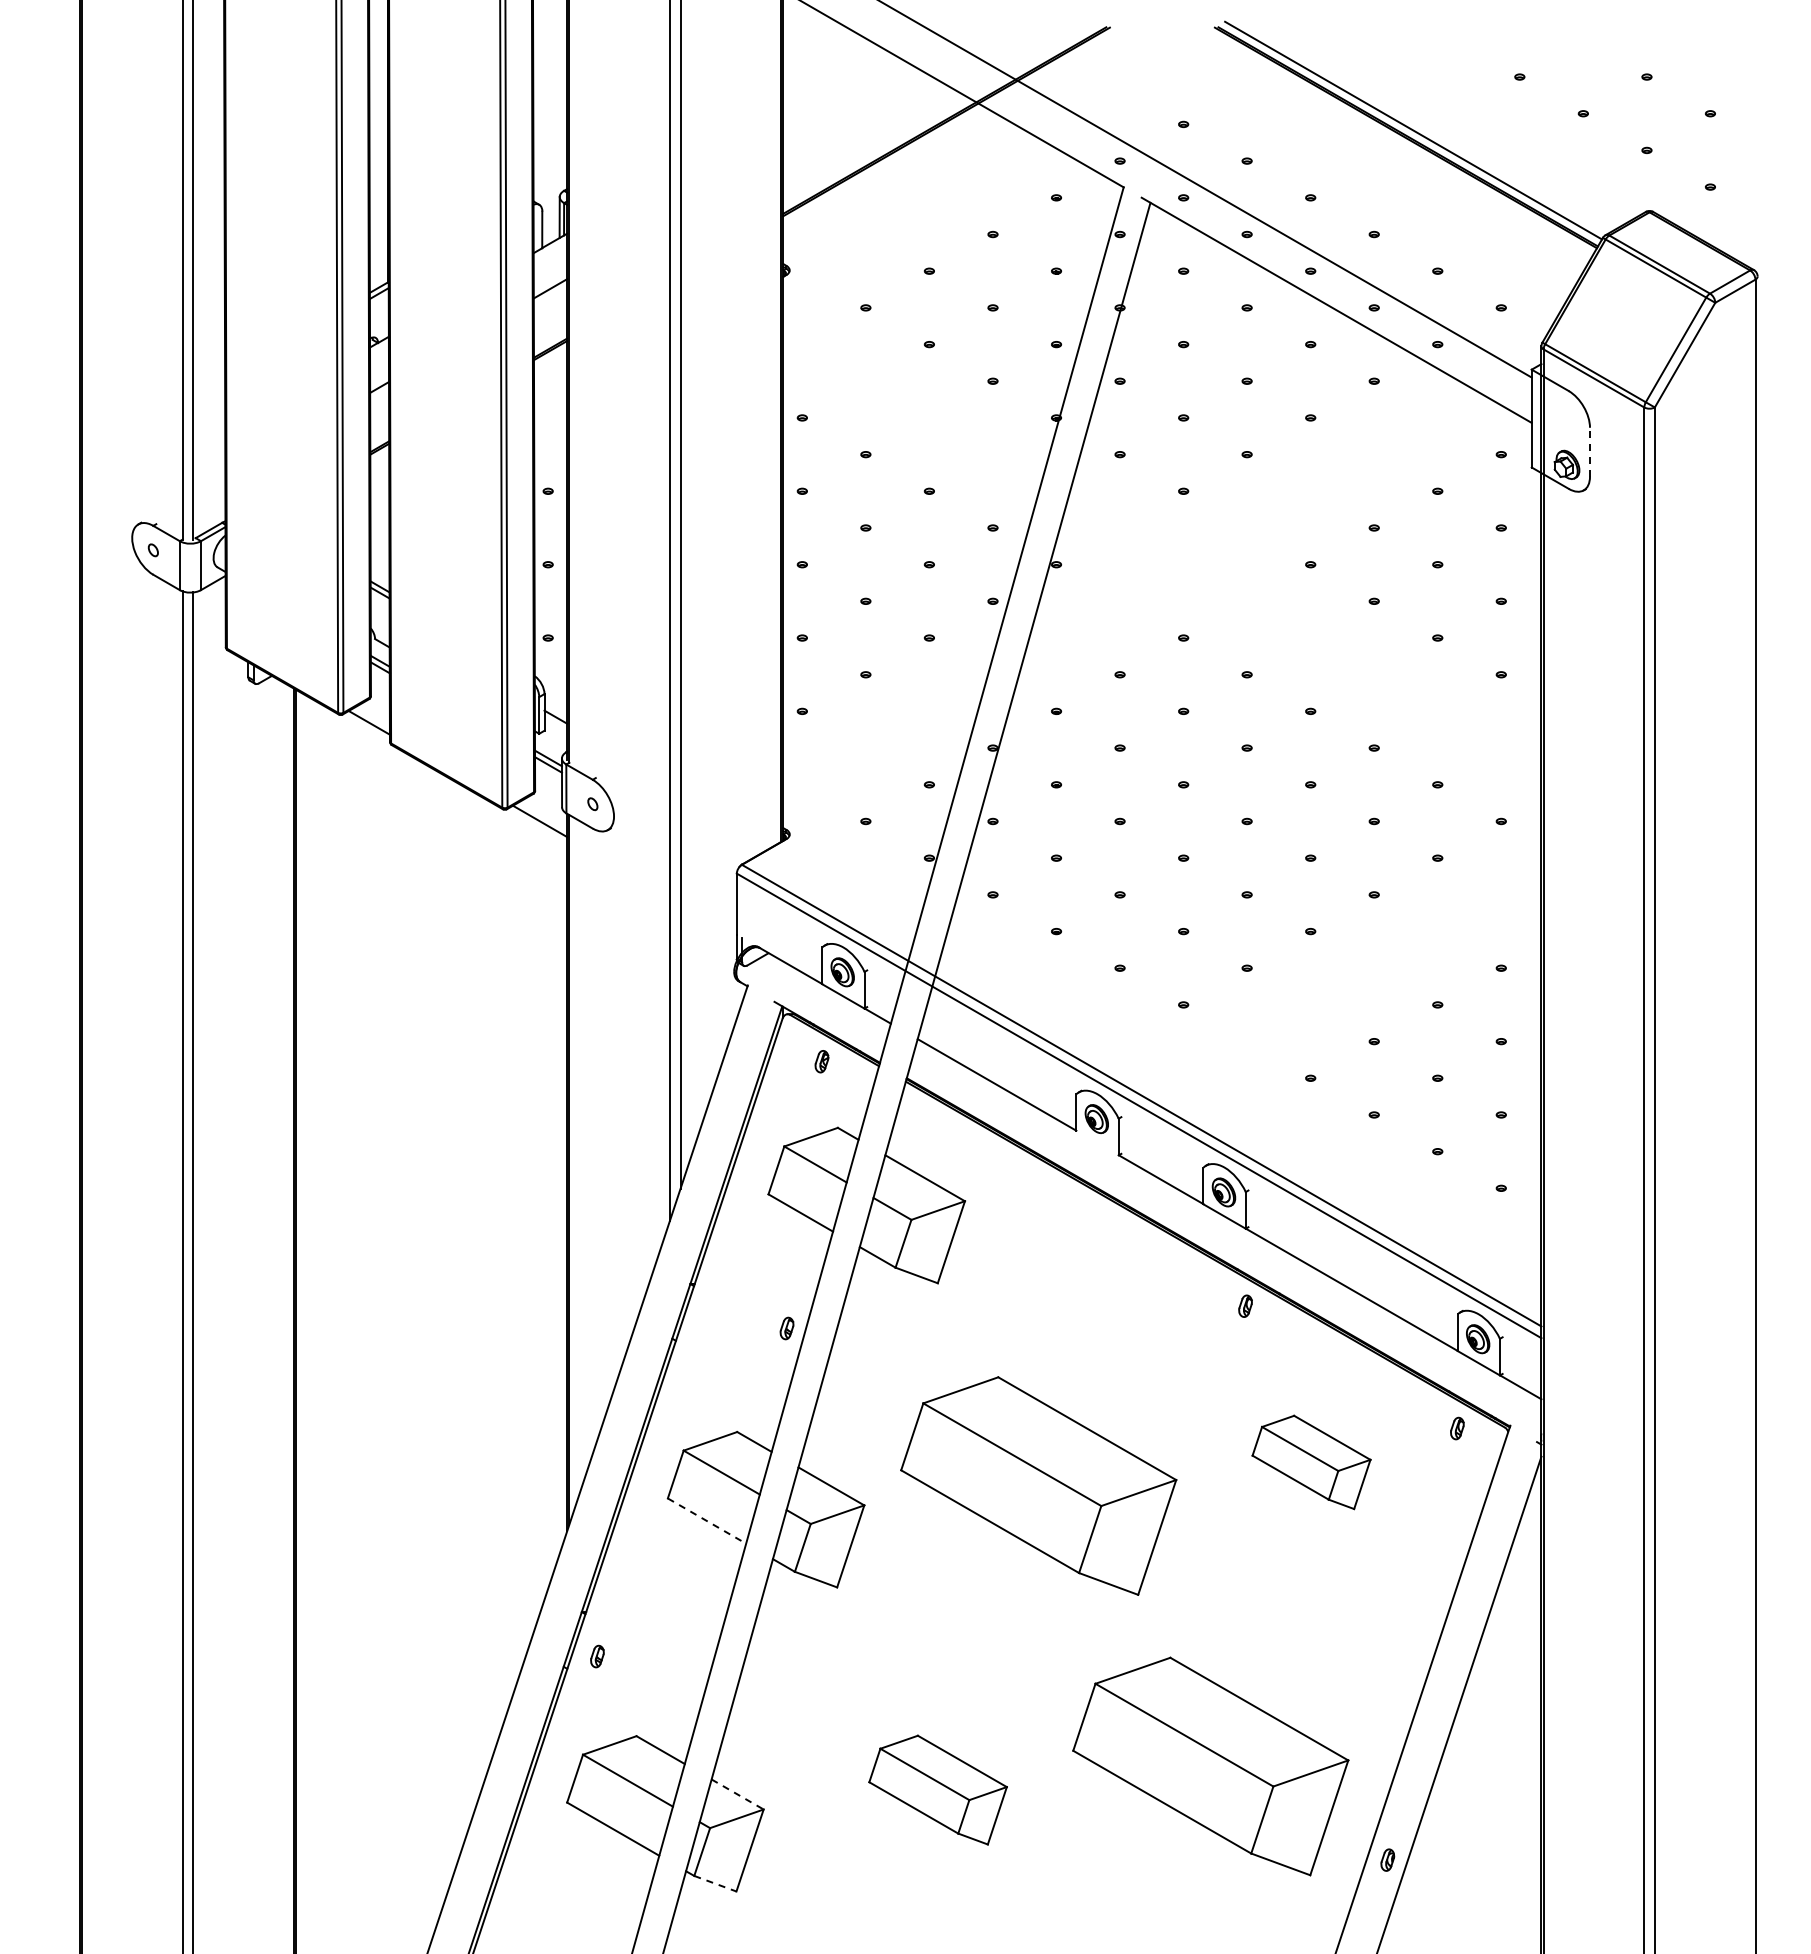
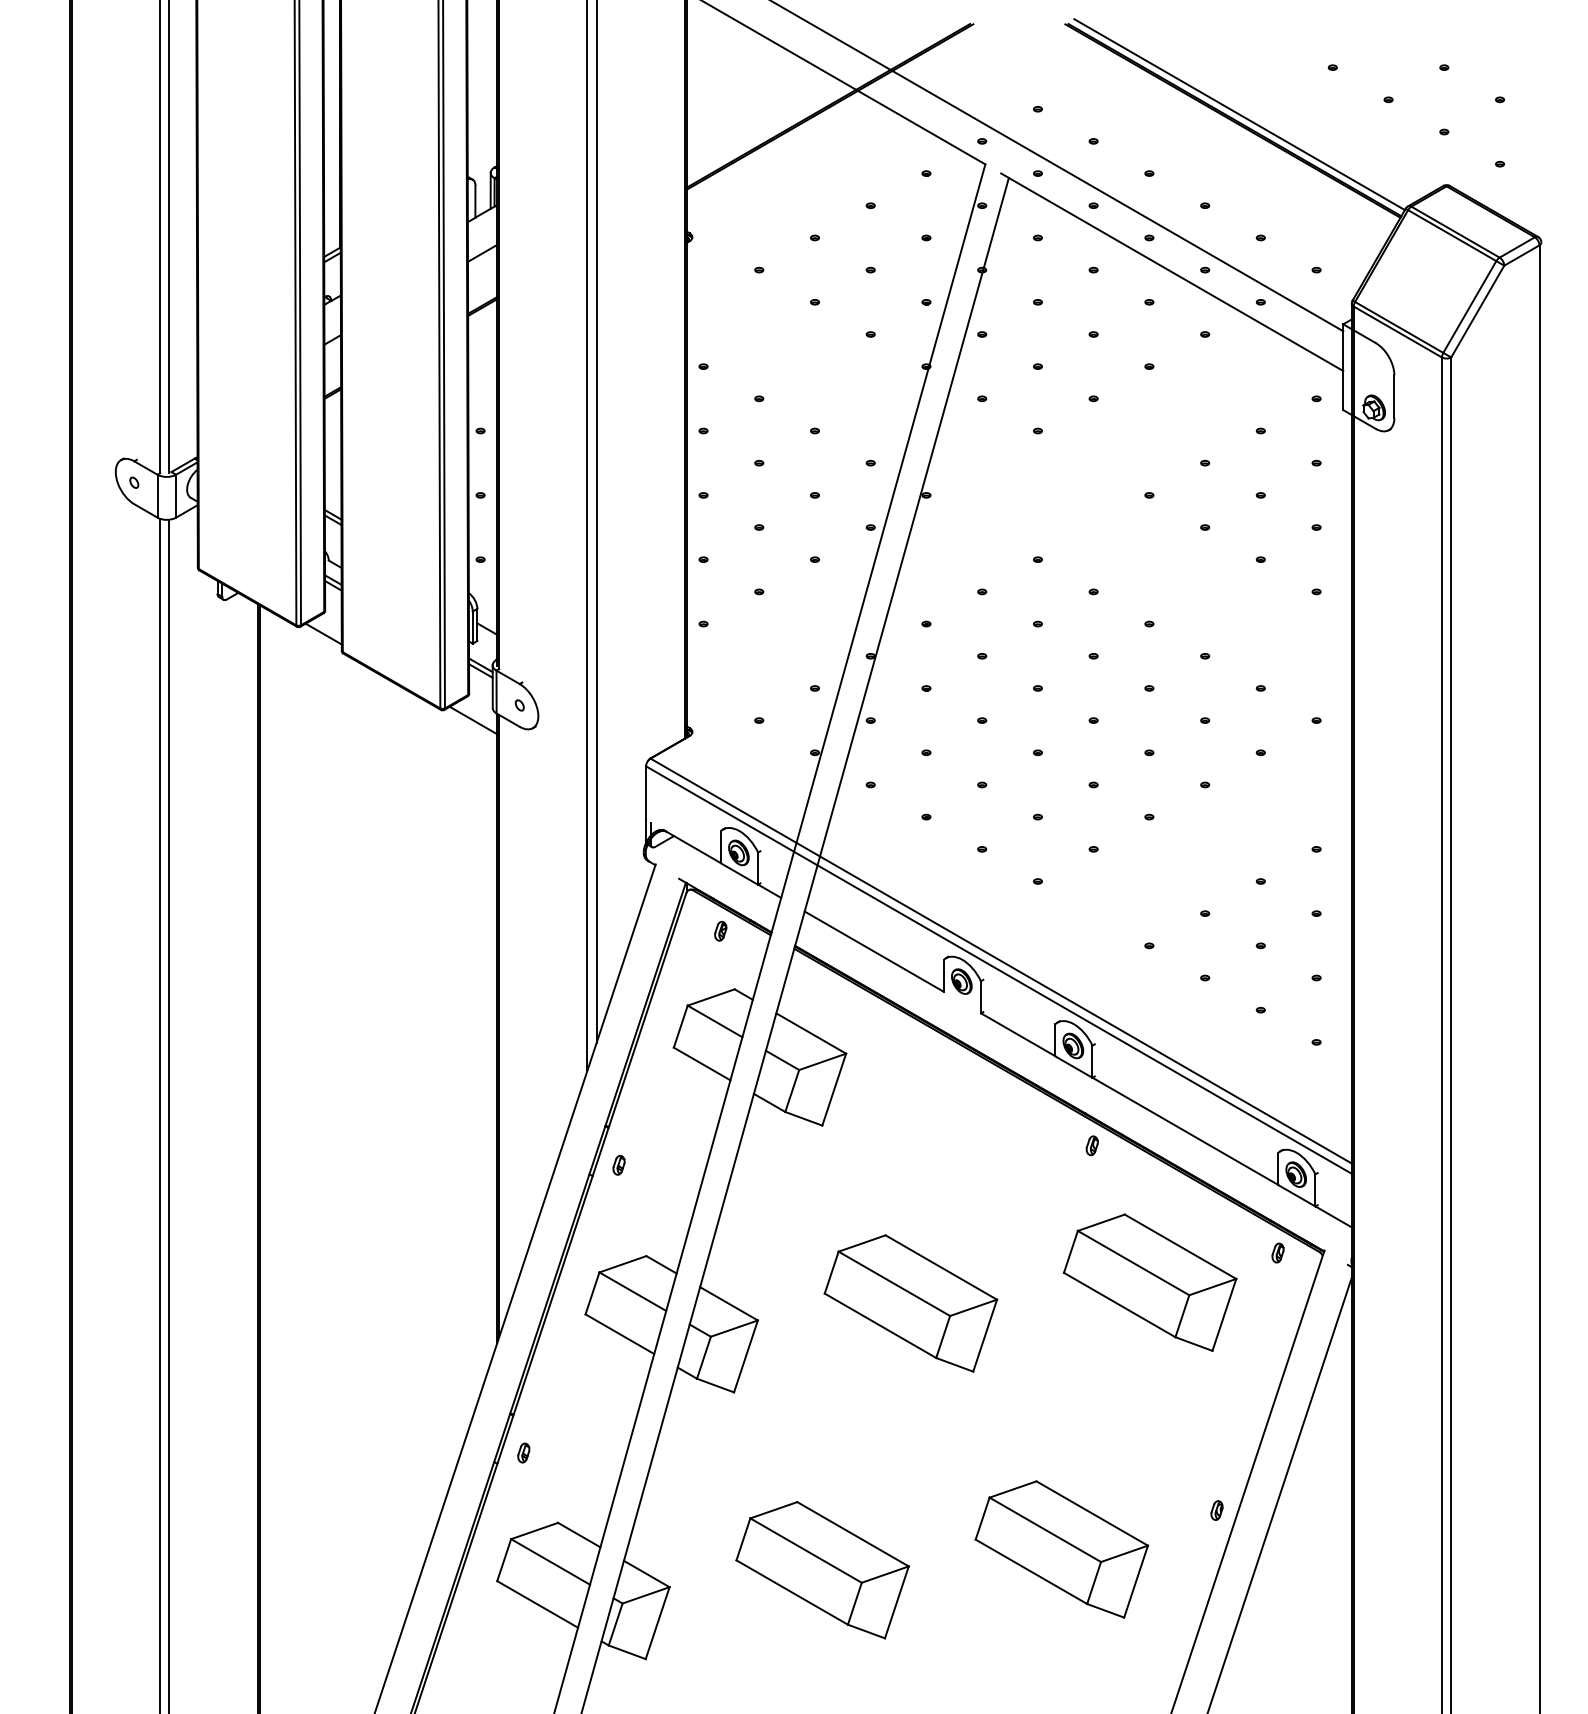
line: (1589, 451) -> (1393, 396), dashed -> solid
part: (786, 1328) -> (618, 1165), moved
part: (1311, 1462) -> (1150, 1282), size x1.67
part: (1038, 1485) -> (910, 1303), size x0.71
line: (707, 1521) -> (620, 1334), dashed -> solid
part: (1210, 1766) -> (1061, 1549), size x0.71
part: (937, 1789) -> (822, 1569), size x1.43
line: (738, 1794) -> (647, 1574), dashed -> solid
part: (1387, 1859) -> (1216, 1510), moved
line: (715, 1883) -> (627, 1652), dashed -> solid

